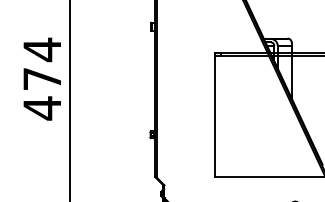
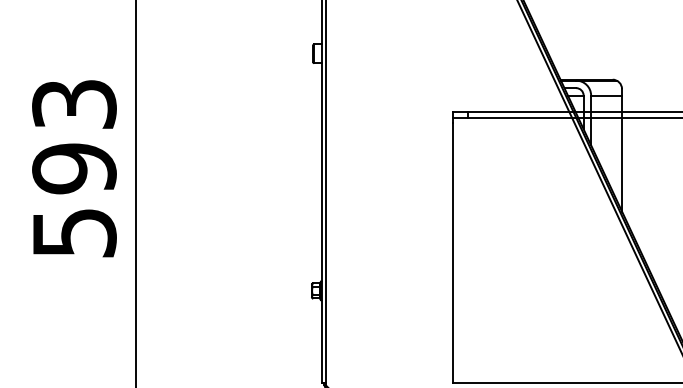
text: (42, 78) -> (74, 167), 474 -> 593

